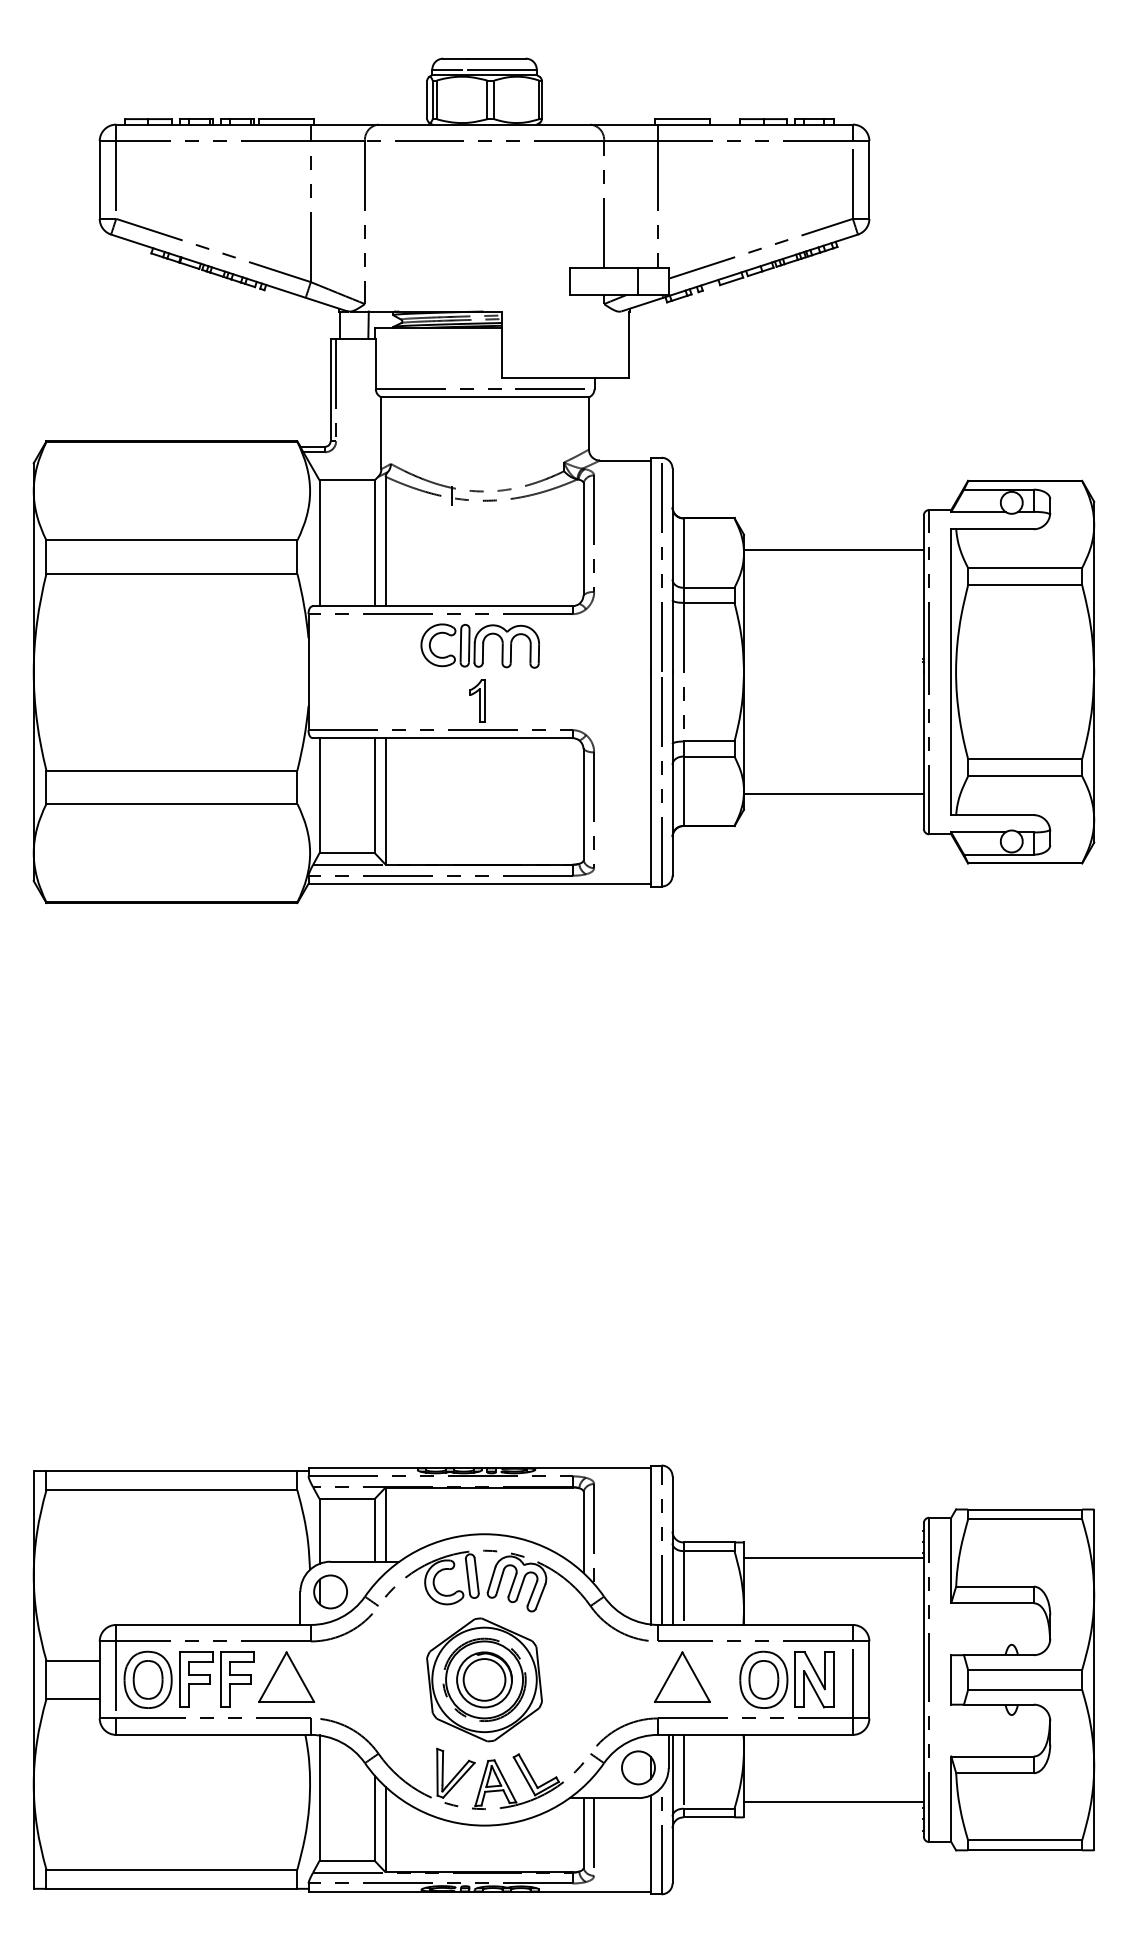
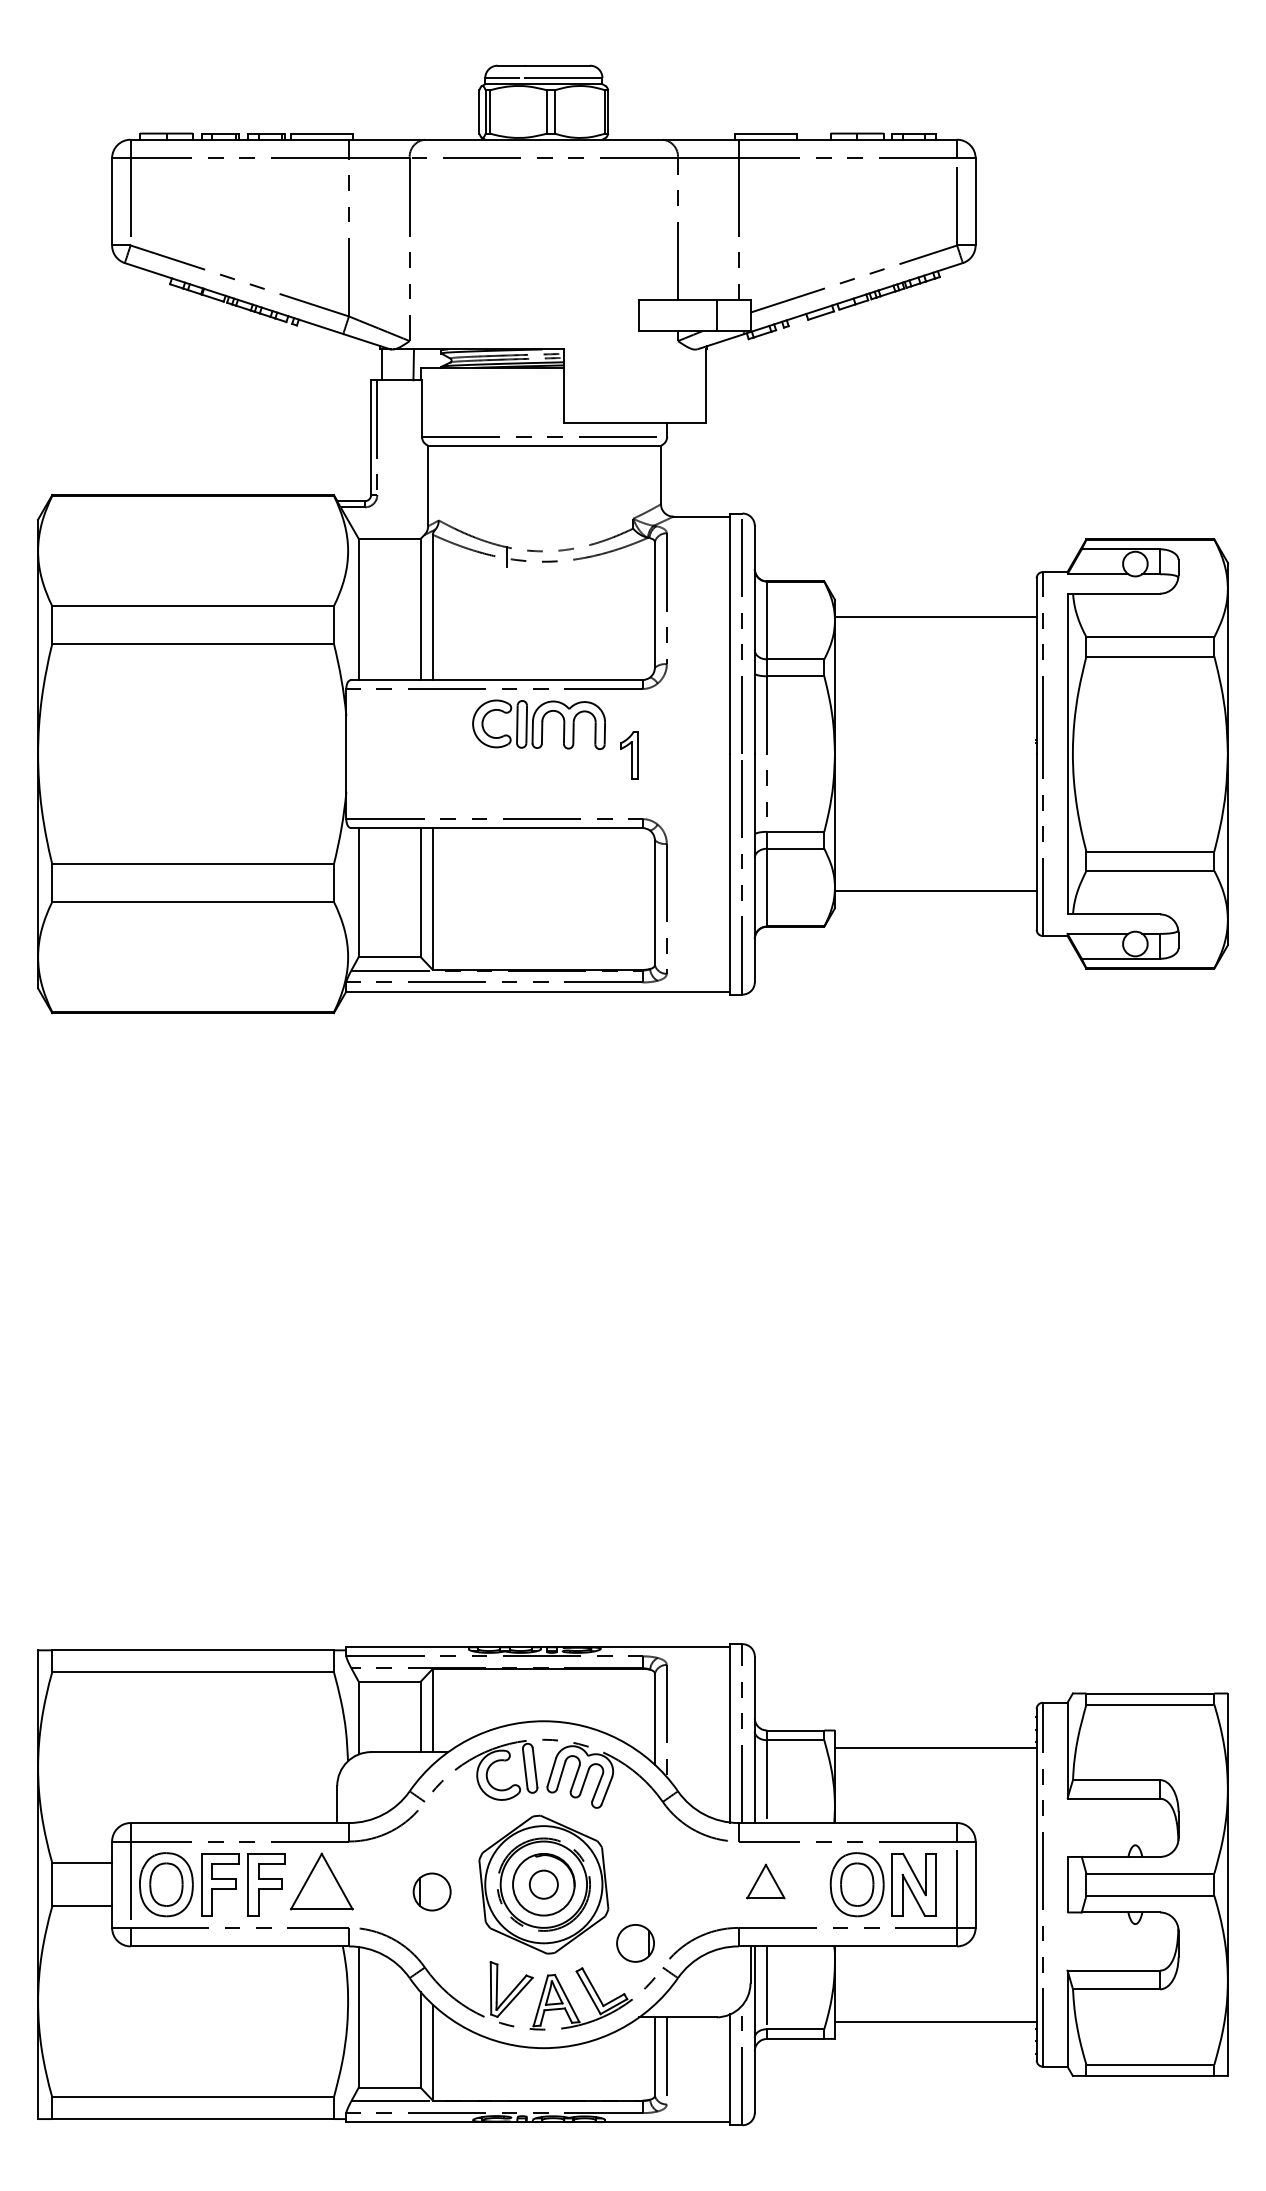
part: (477, 701) -> (629, 755), moved
part: (330, 1591) -> (431, 1891), moved
part: (682, 1677) -> (765, 1881), size x0.6
circle: (484, 1679) -> (543, 1884), size x0.6
part: (638, 1767) -> (635, 1943), moved

